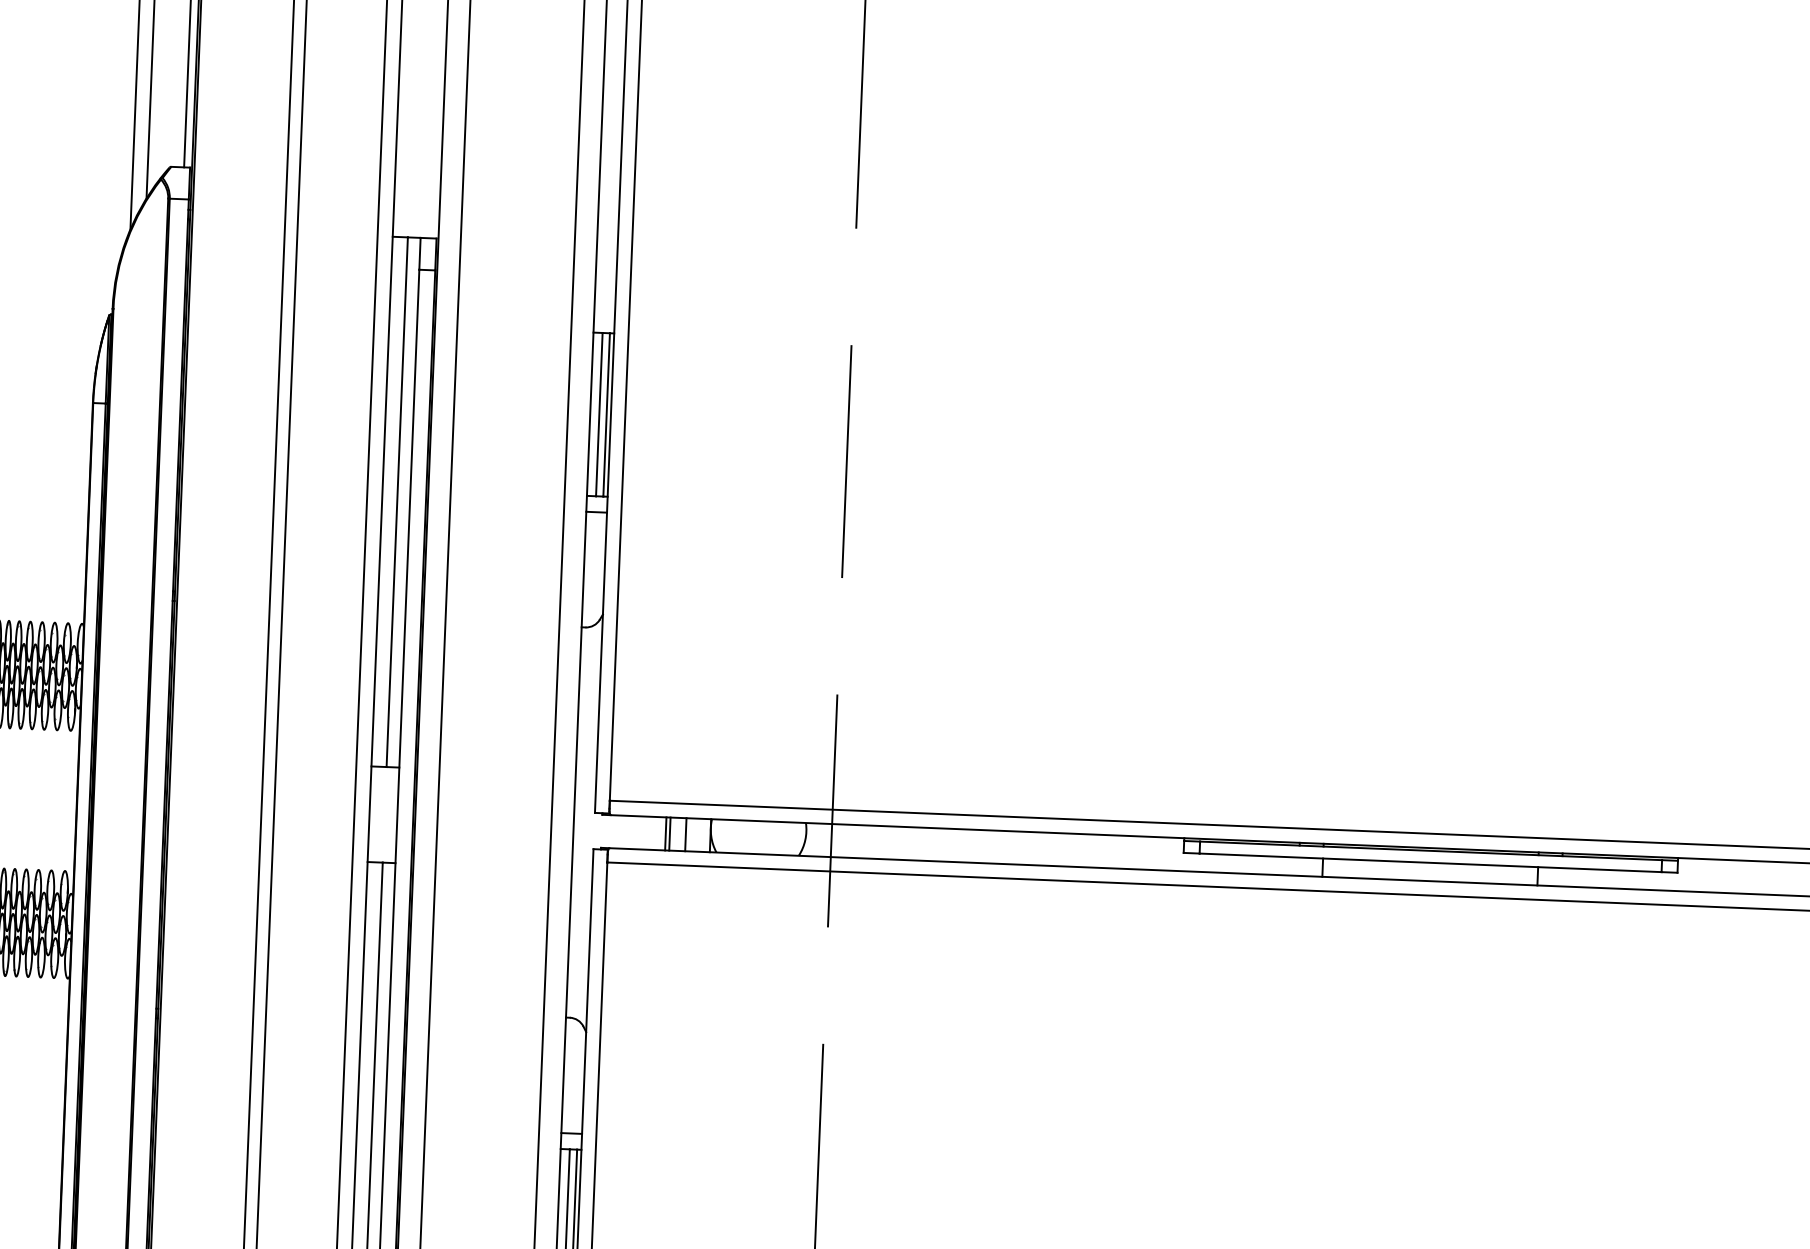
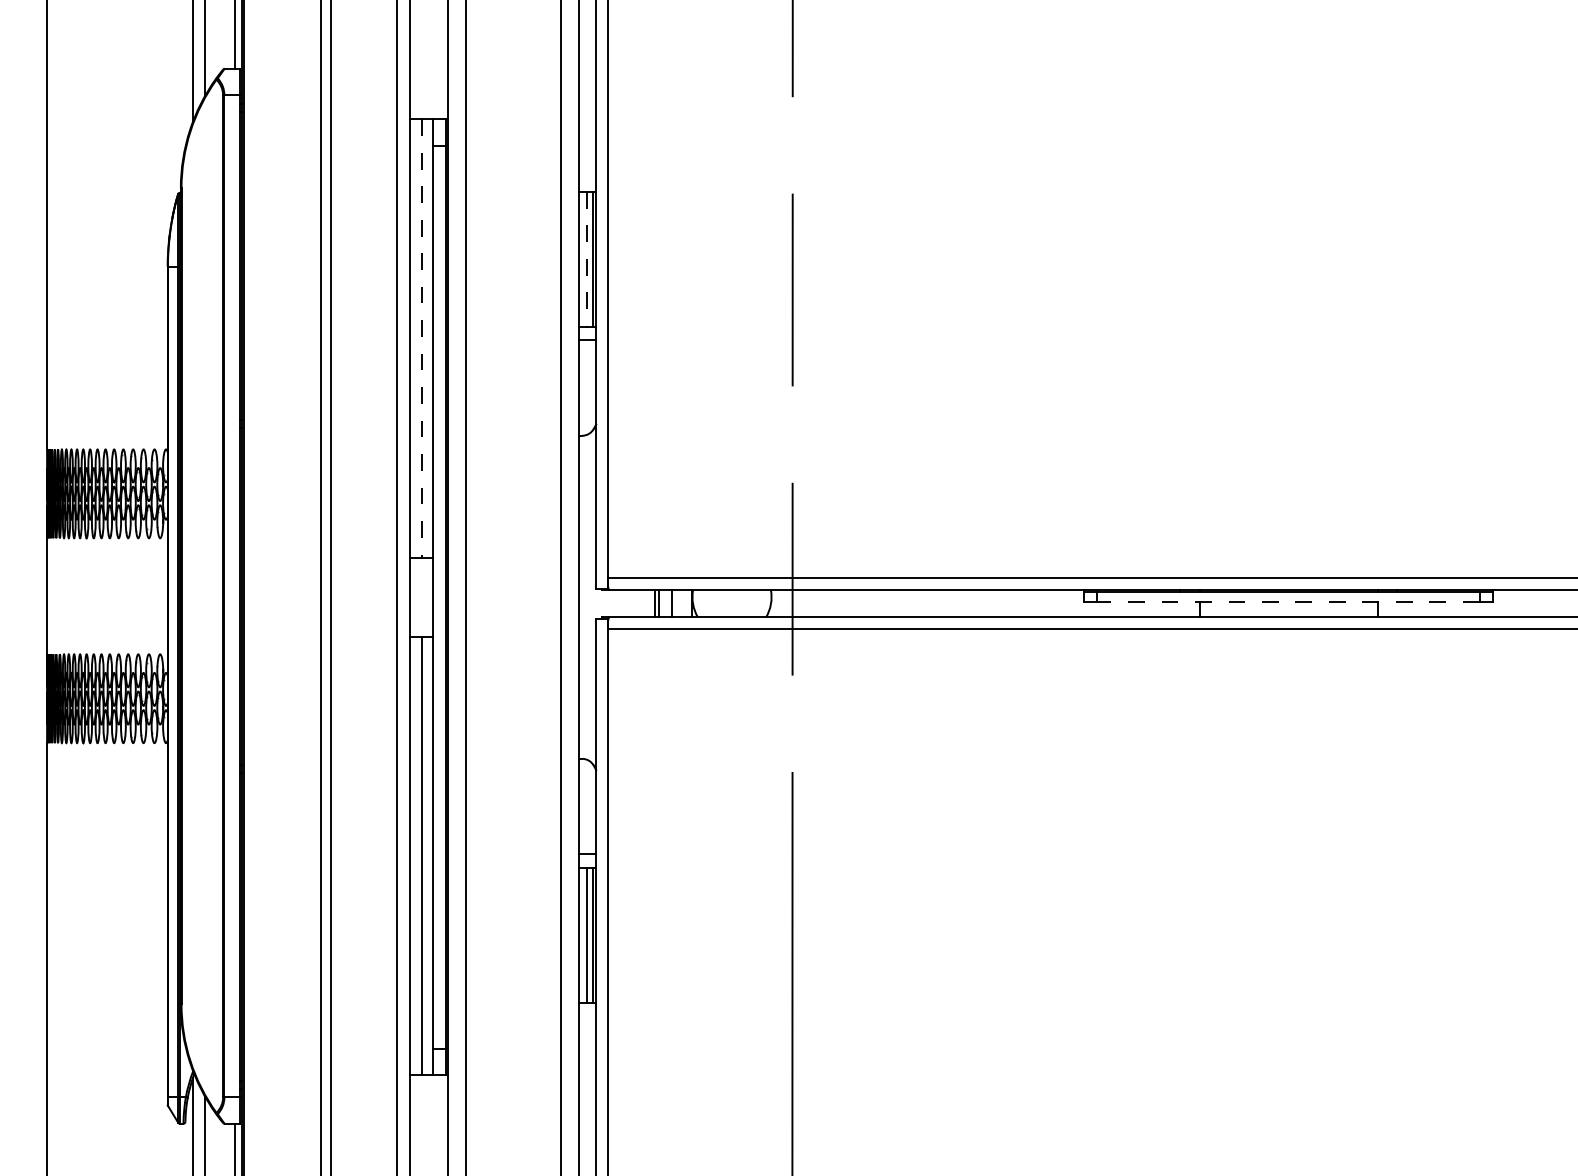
line: (599, 414) -> (586, 259), solid -> dashed
line: (397, 503) -> (422, 339), solid -> dashed
line: (1429, 863) -> (1287, 602), solid -> dashed

